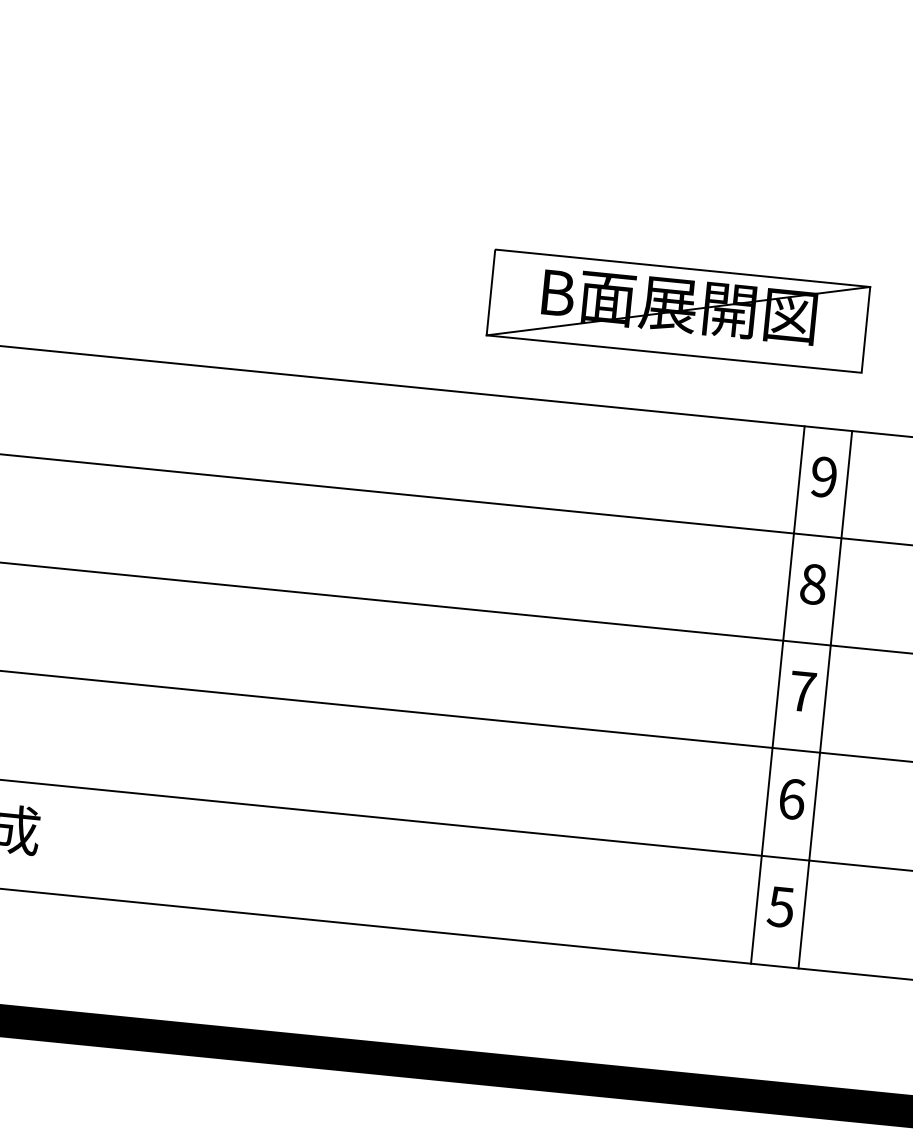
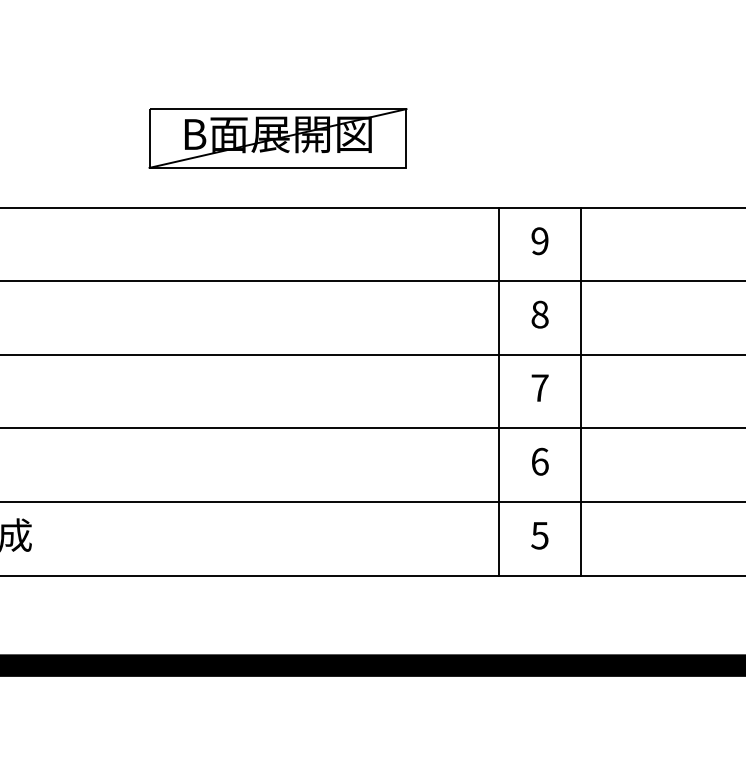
part: (677, 311) -> (277, 138), moved
line: (777, 695) -> (499, 392), moved
line: (824, 700) -> (580, 392), moved

